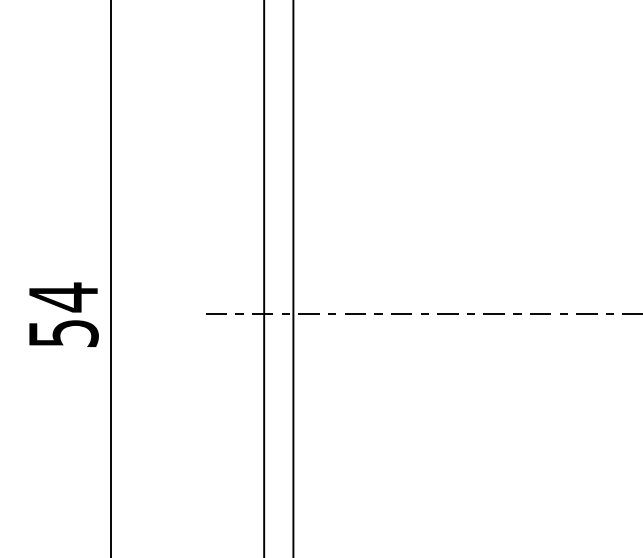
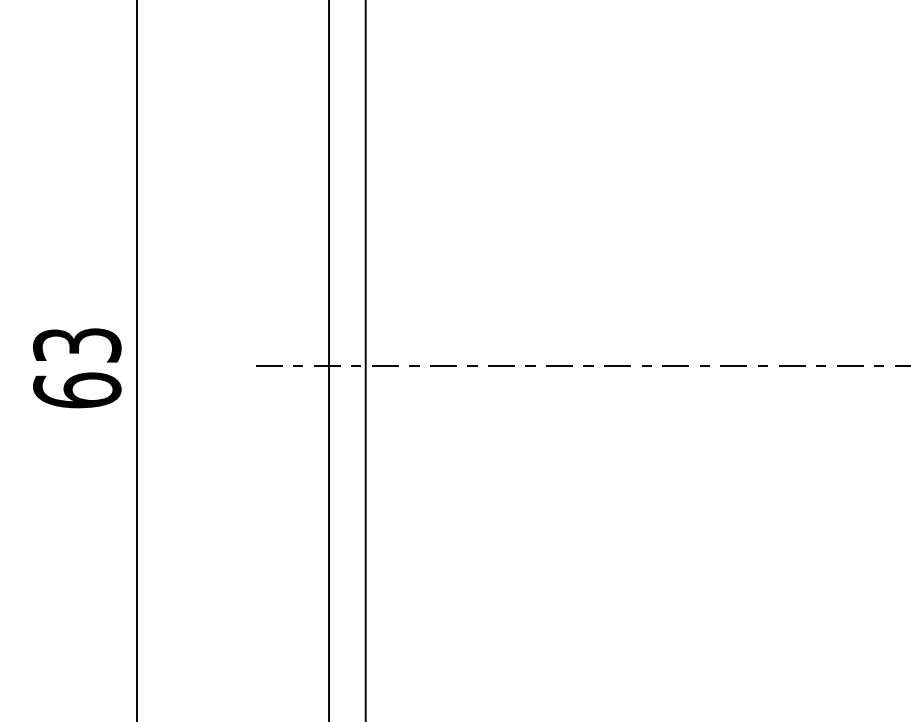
text: (63, 314) -> (77, 367), 54 -> 63

